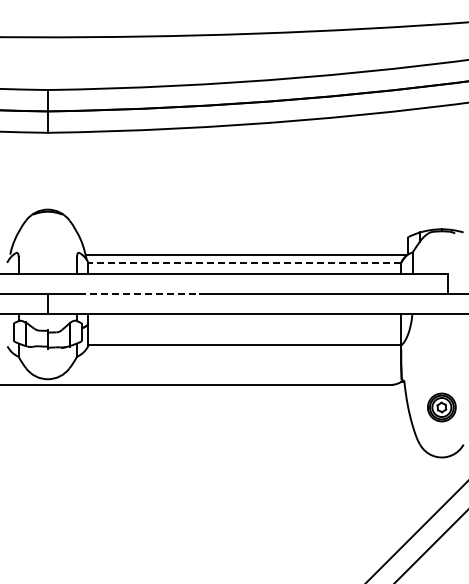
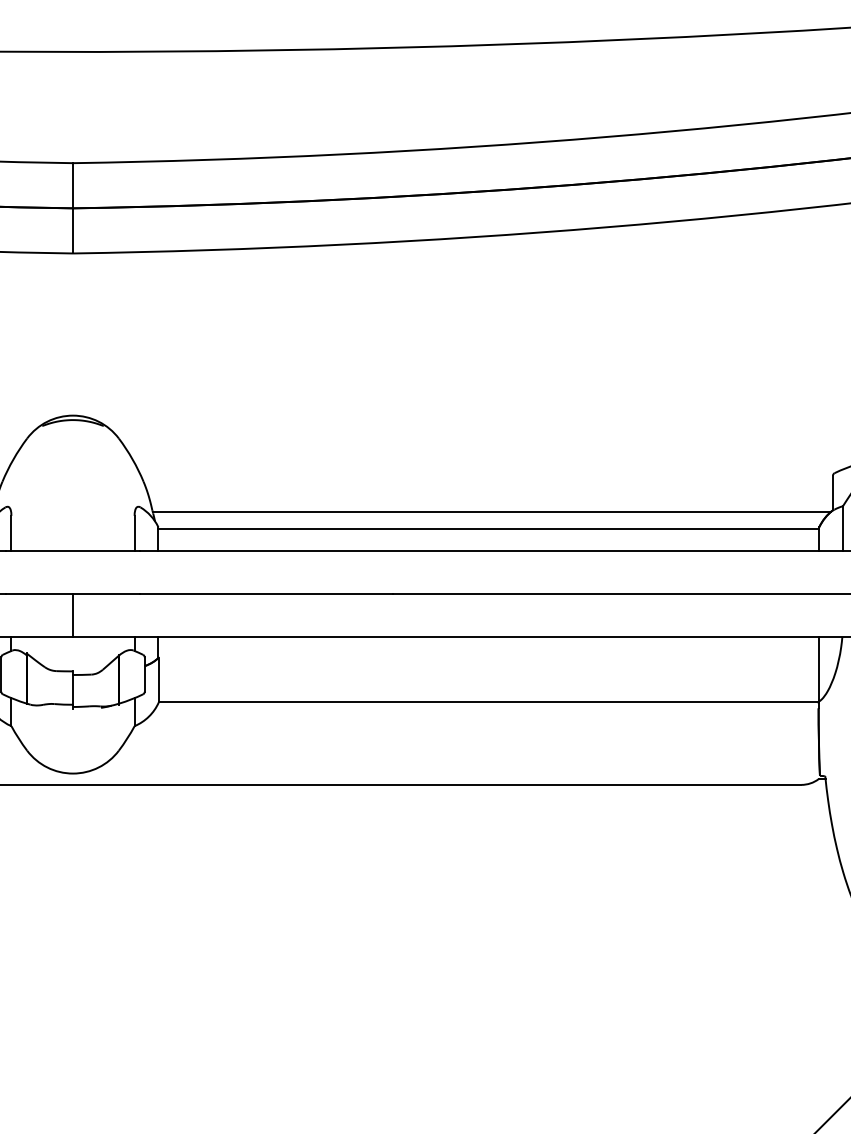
line: (244, 263) -> (488, 529), dashed -> solid
line: (140, 294) -> (268, 594), dashed -> solid

